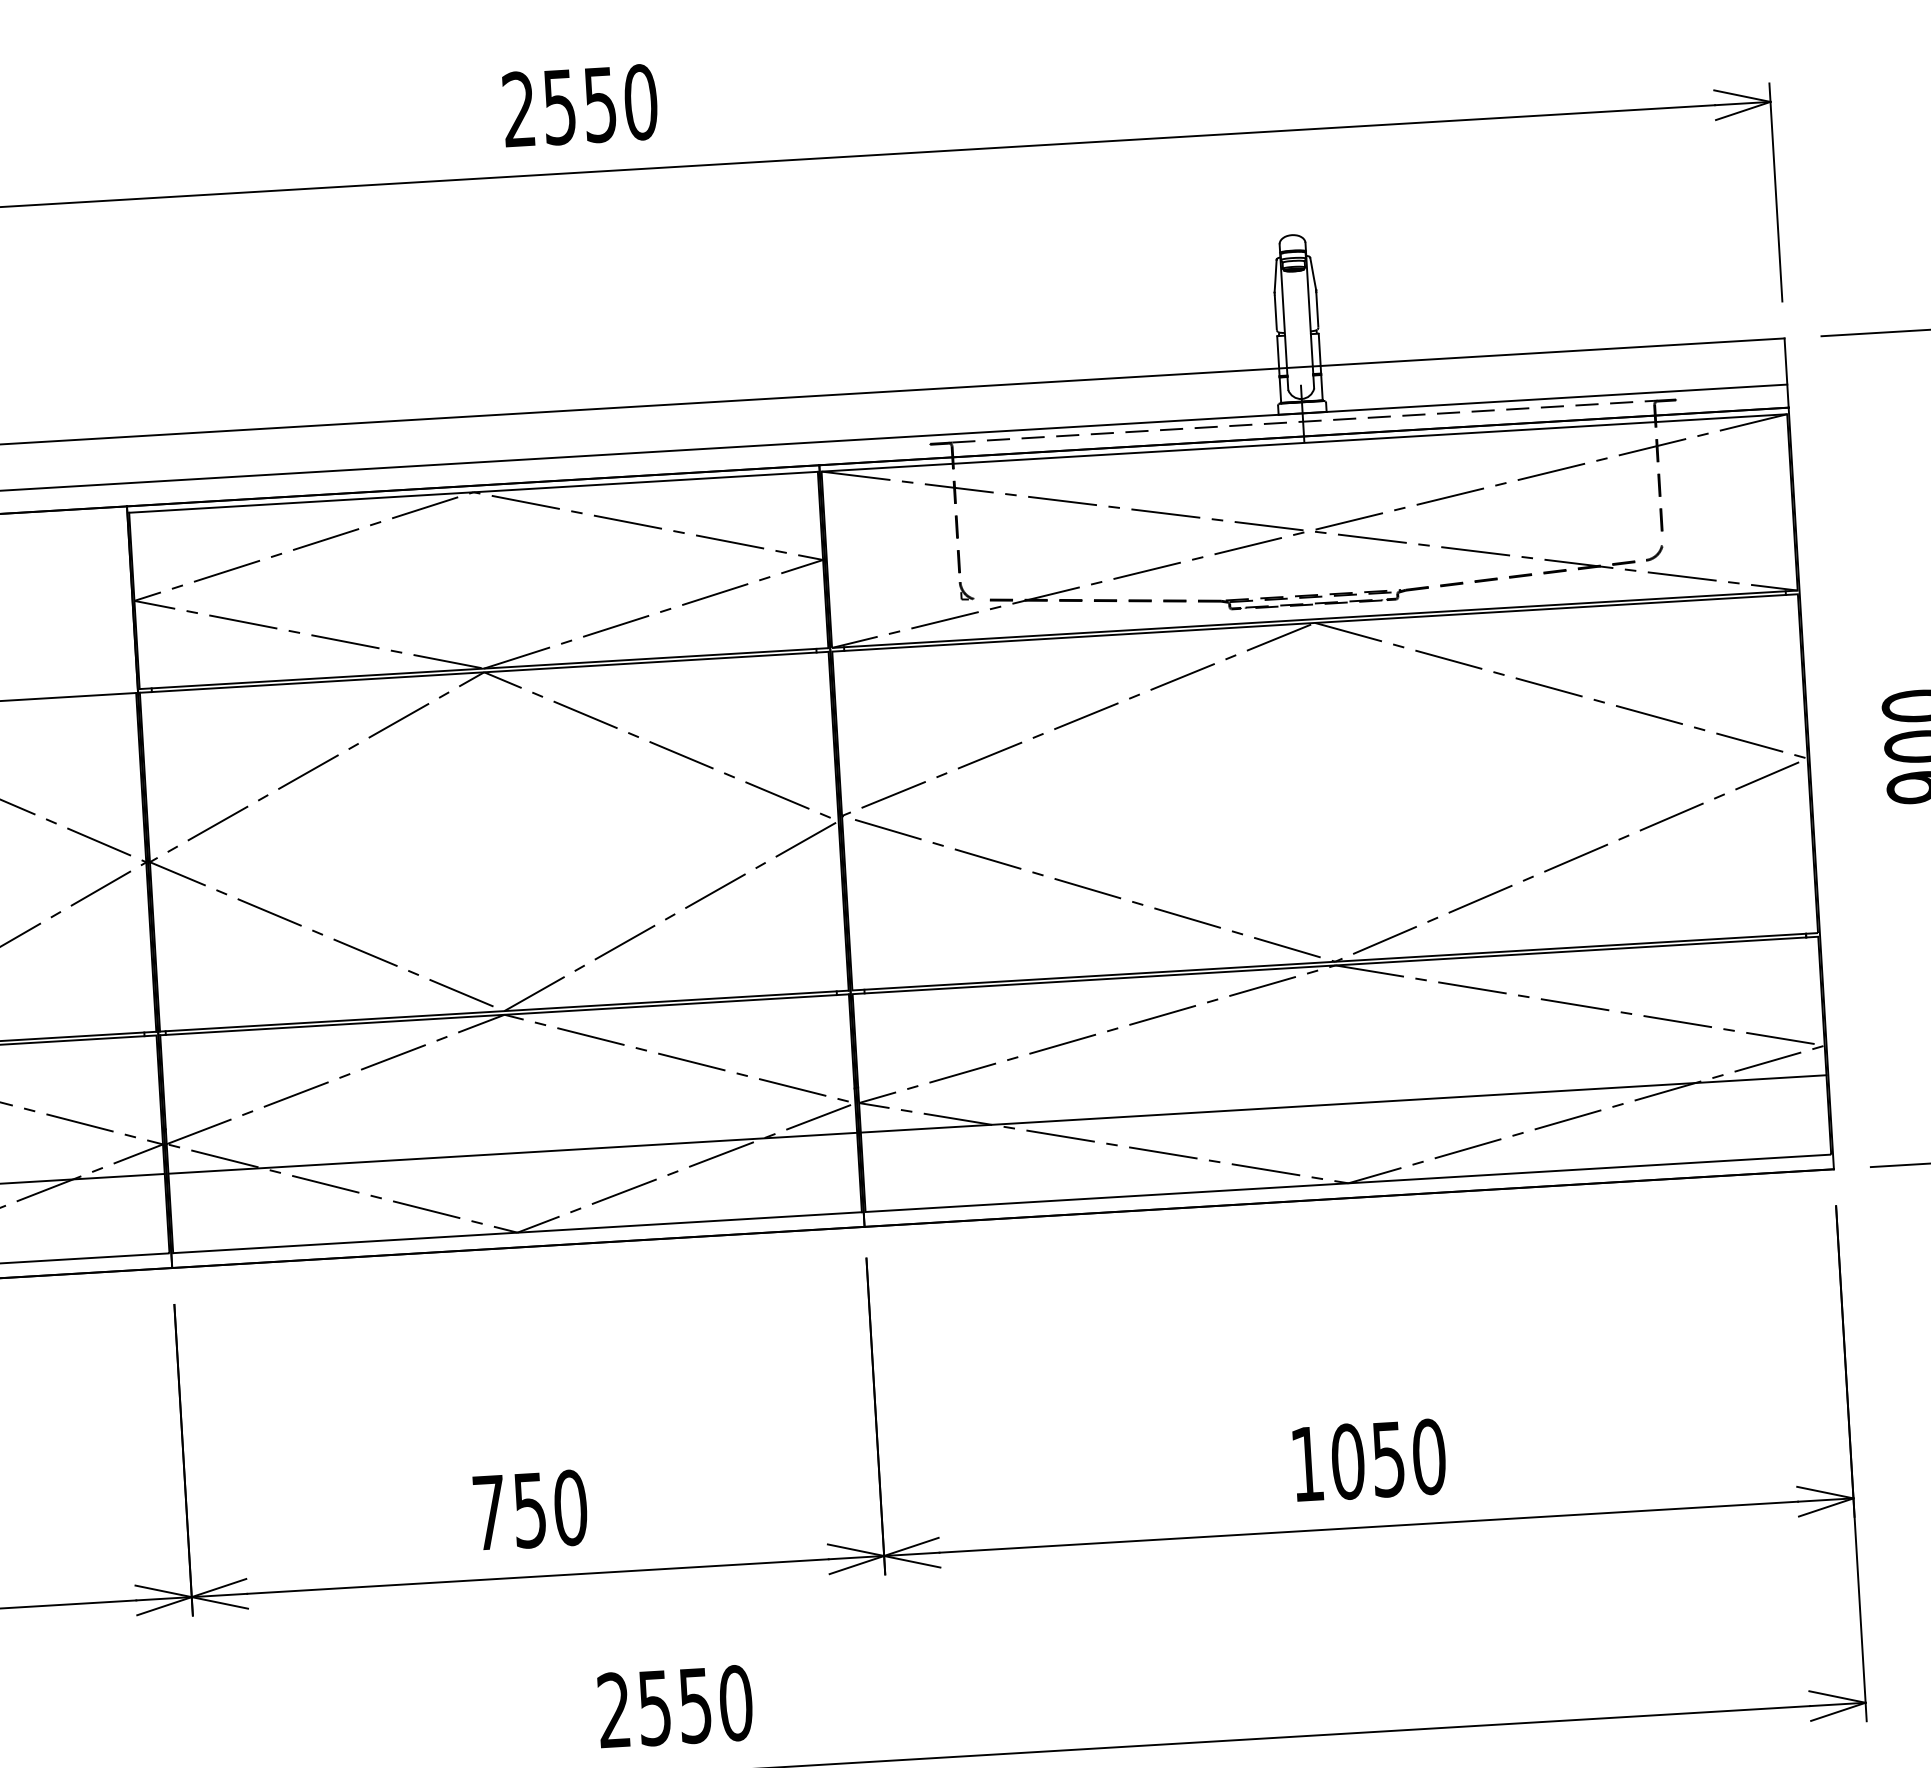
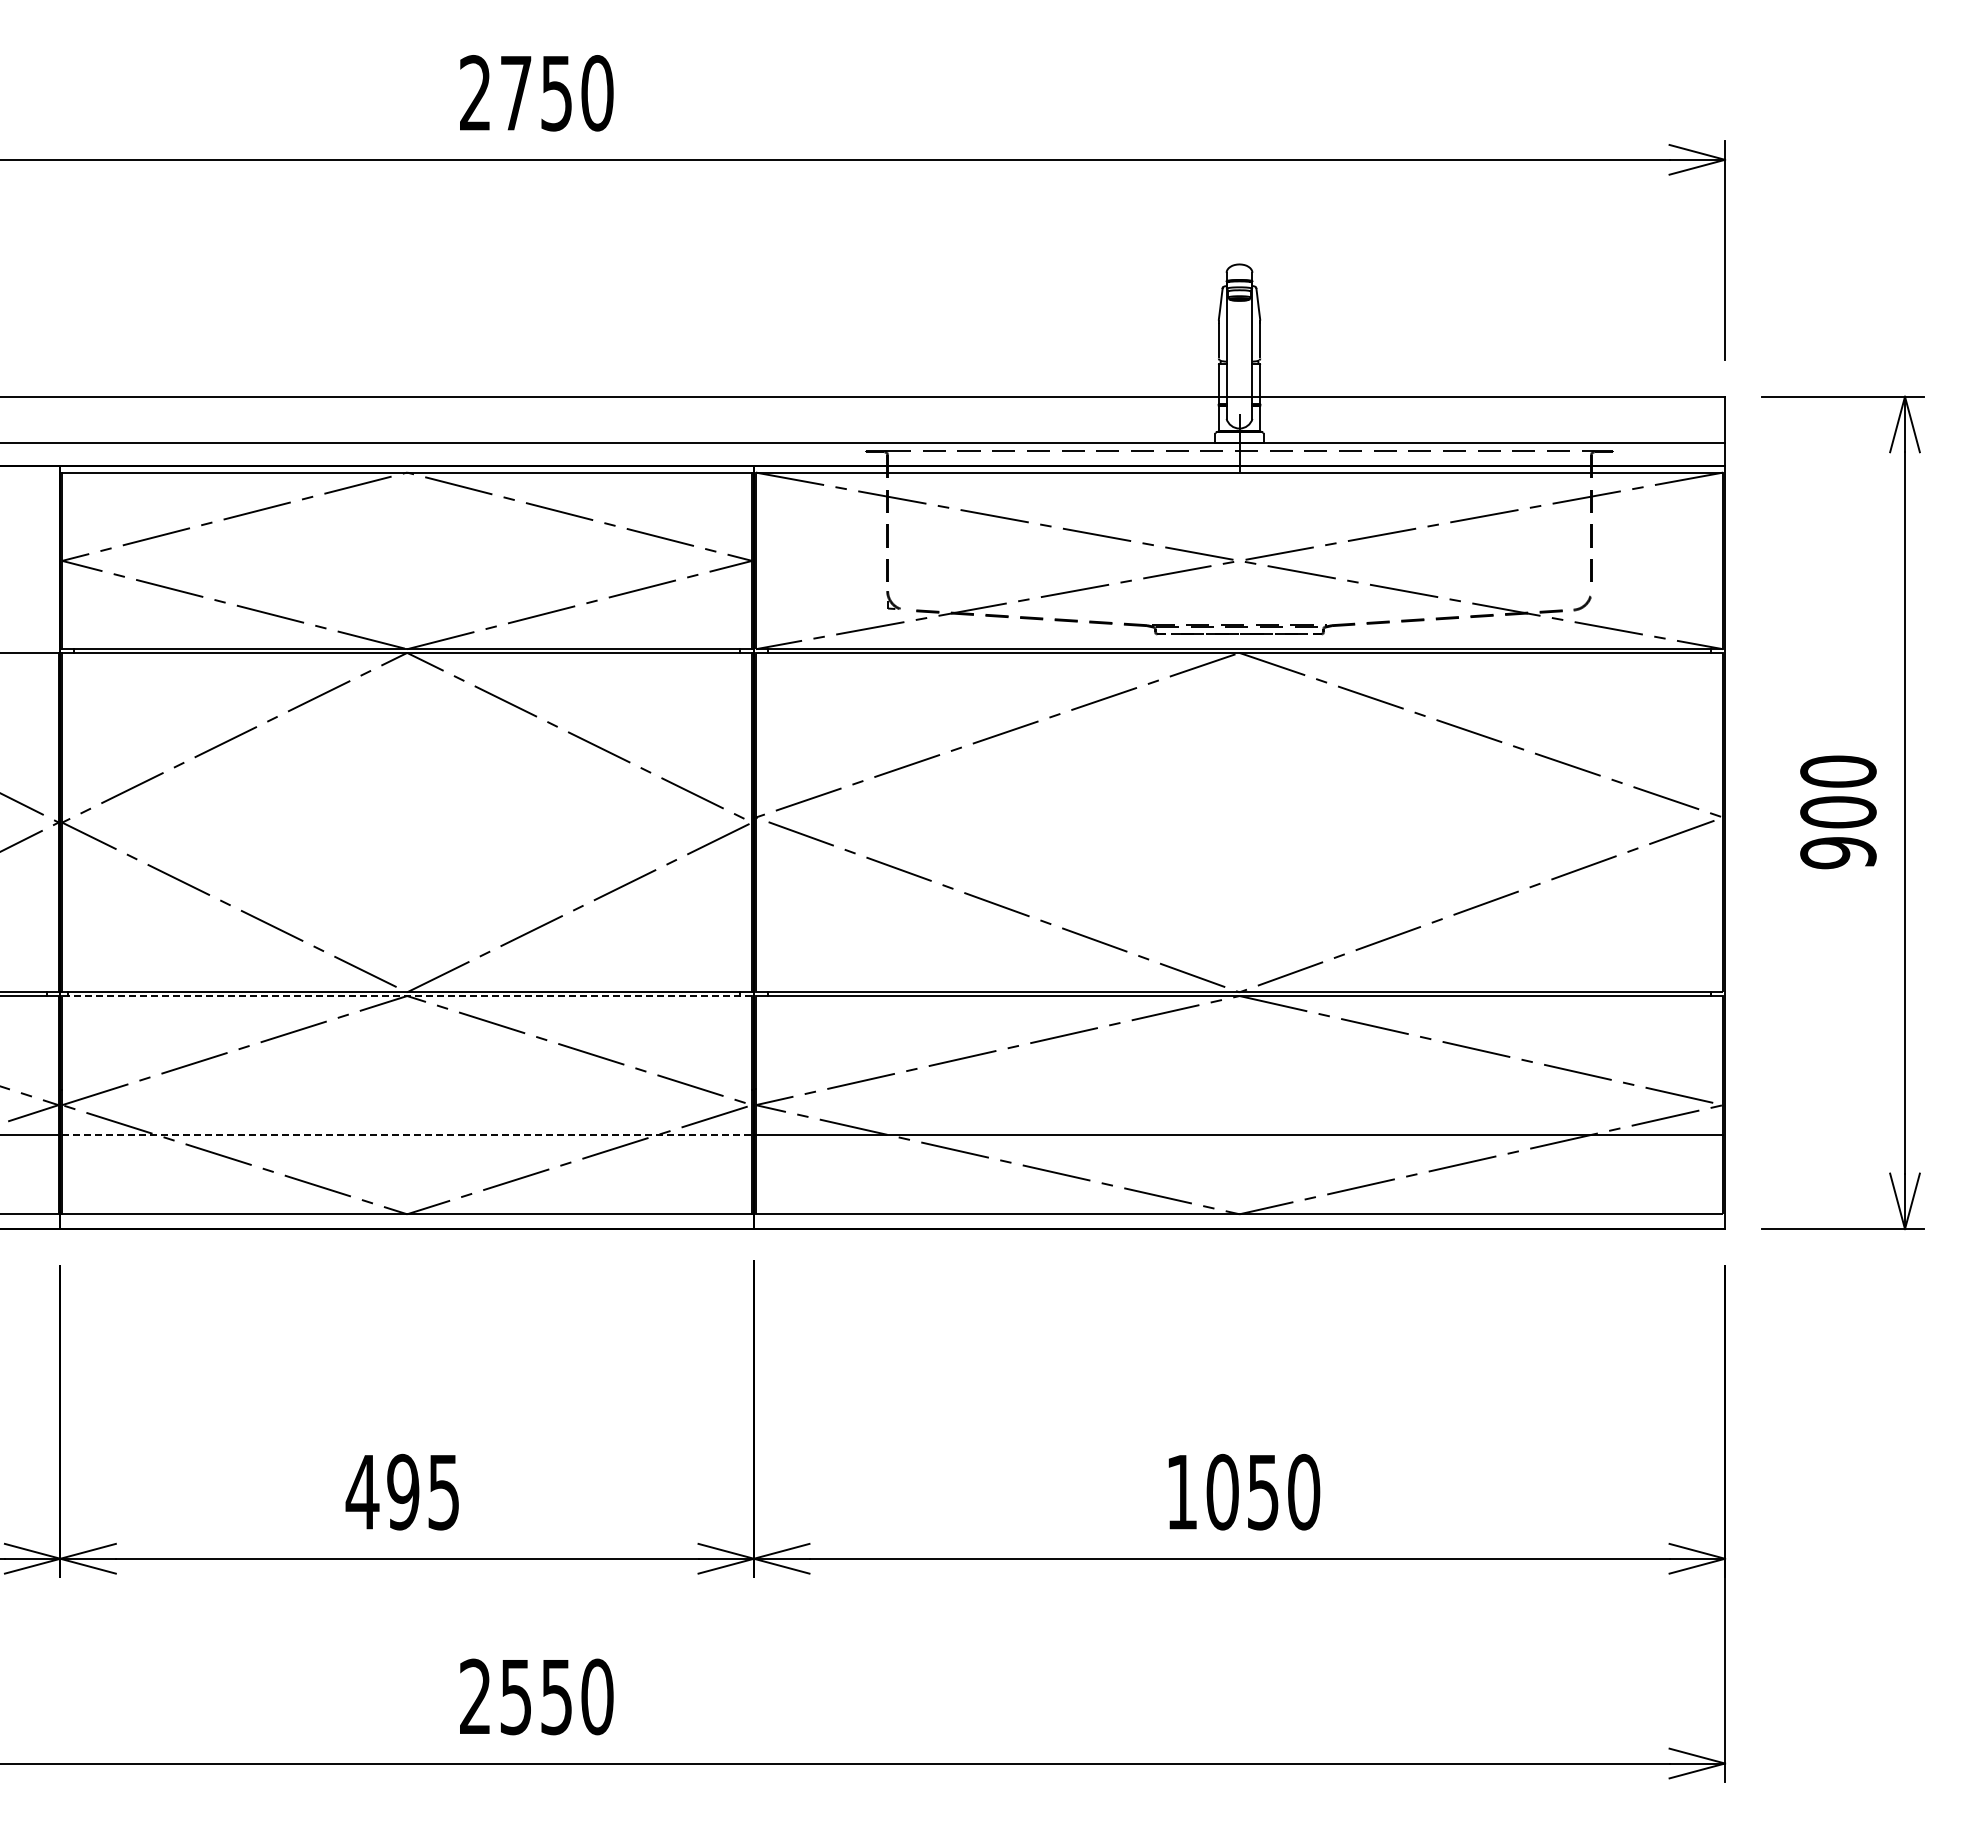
text: (559, 107) -> (515, 93), 2550 -> 2750
line: (504, 1015) -> (407, 996), solid -> dashed
line: (513, 1153) -> (407, 1134), solid -> dashed
text: (529, 1509) -> (402, 1491), 750 -> 495

